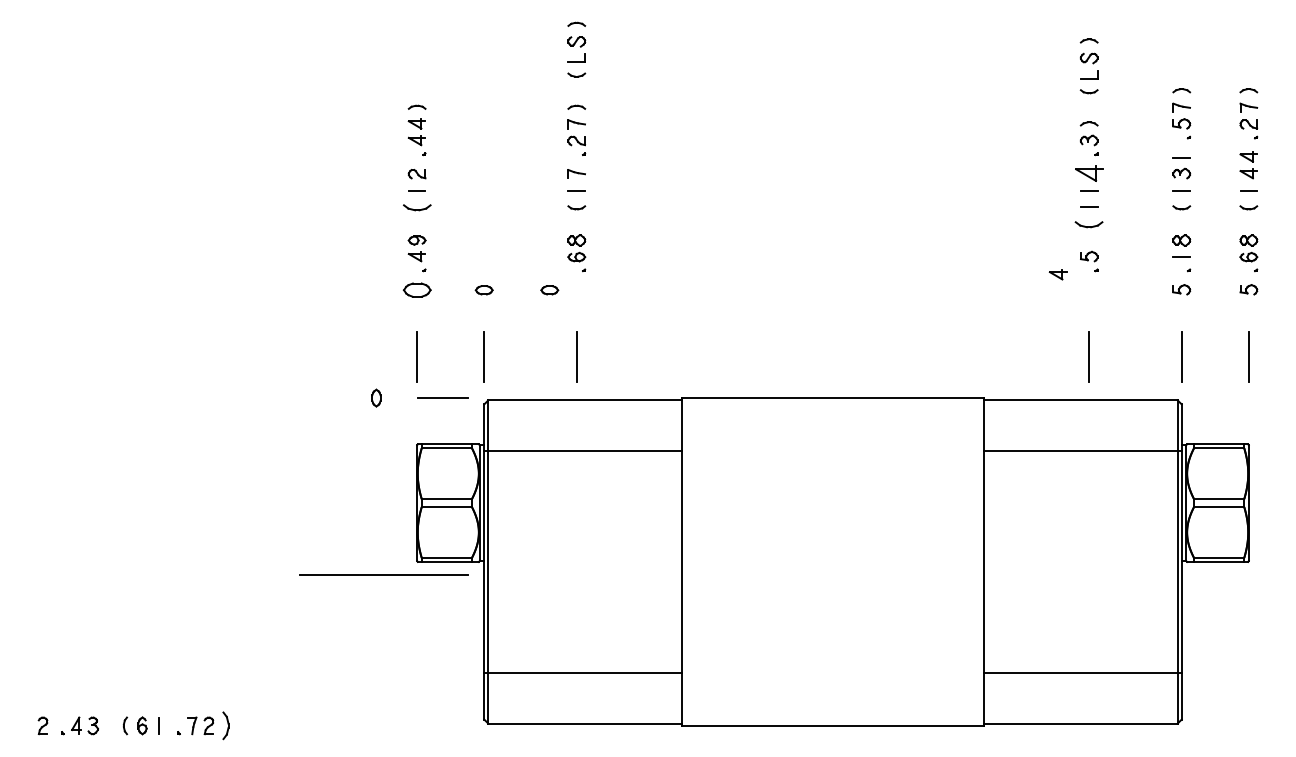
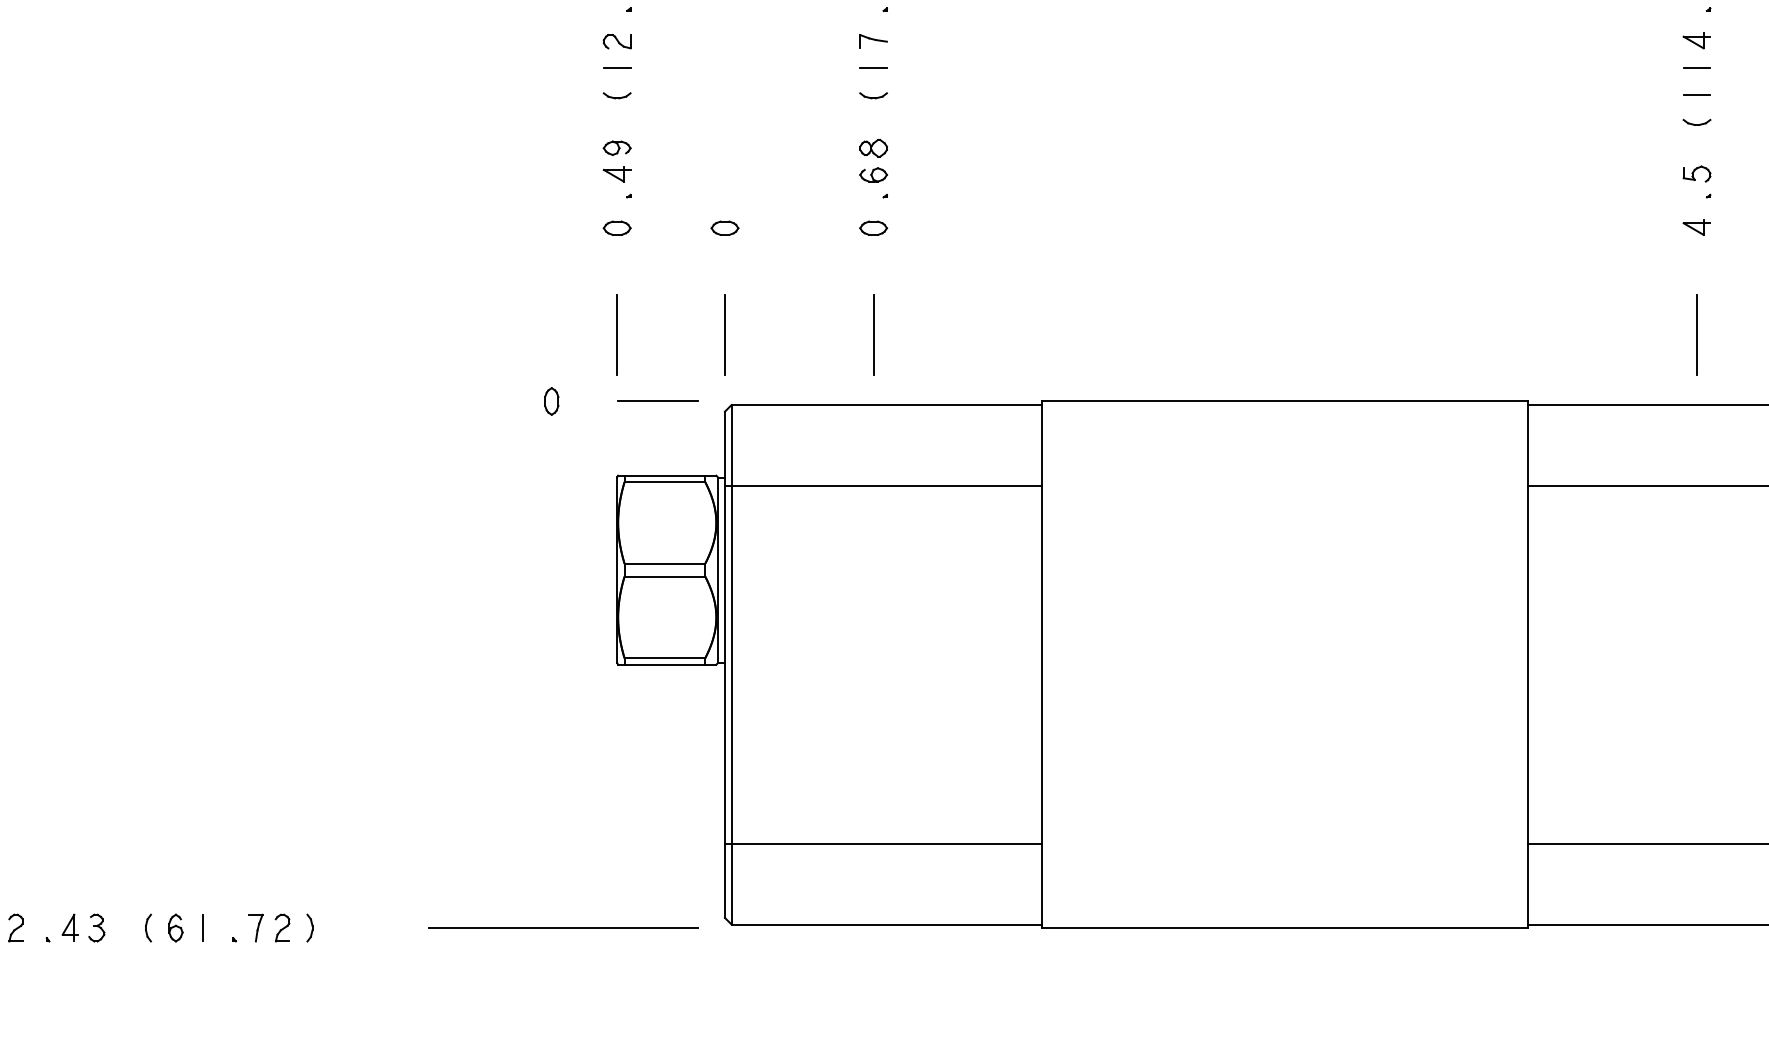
part: (1088, 173) -> (1695, 40), size x0.62
part: (416, 207) -> (616, 95), size x0.62
part: (1089, 223) -> (1697, 120), size x0.62
part: (1057, 274) -> (1695, 226), moved
part: (416, 290) -> (616, 228), size x0.62
part: (549, 290) -> (873, 228), moved
line: (383, 574) -> (563, 927), moved
part: (225, 725) -> (309, 927), size x0.62

